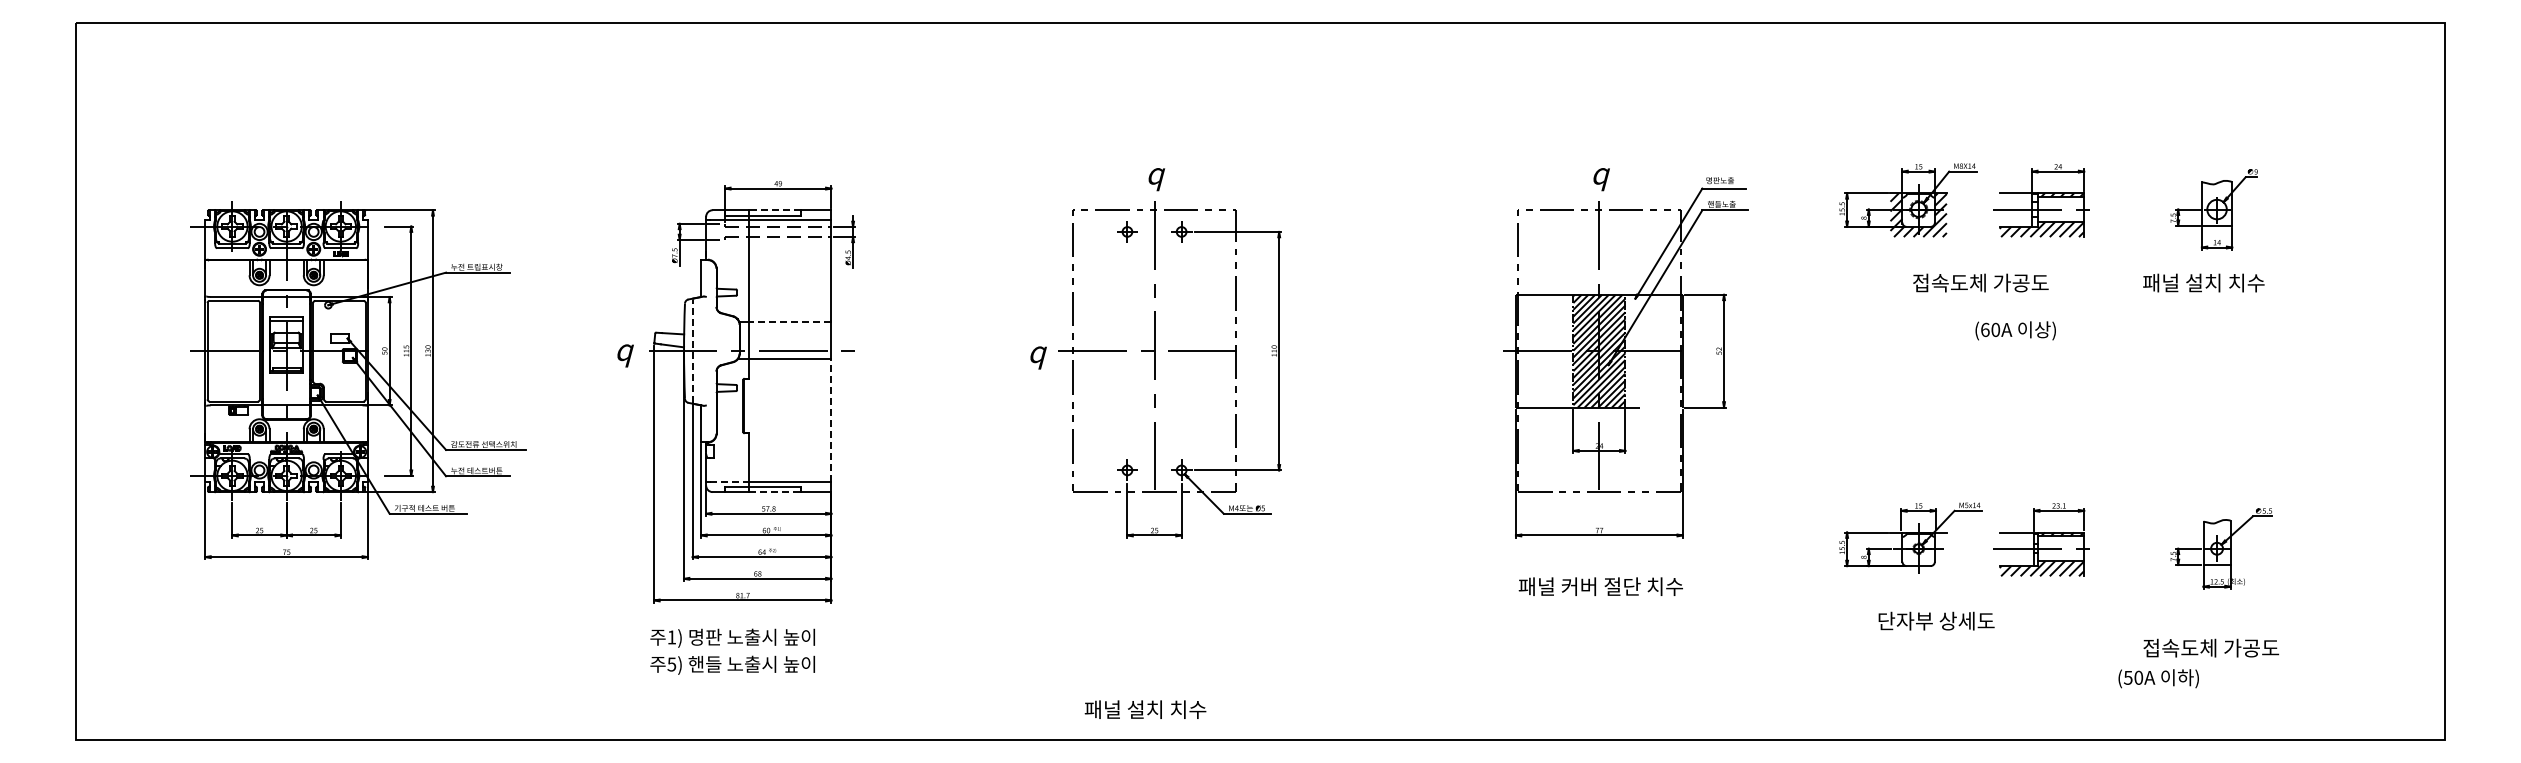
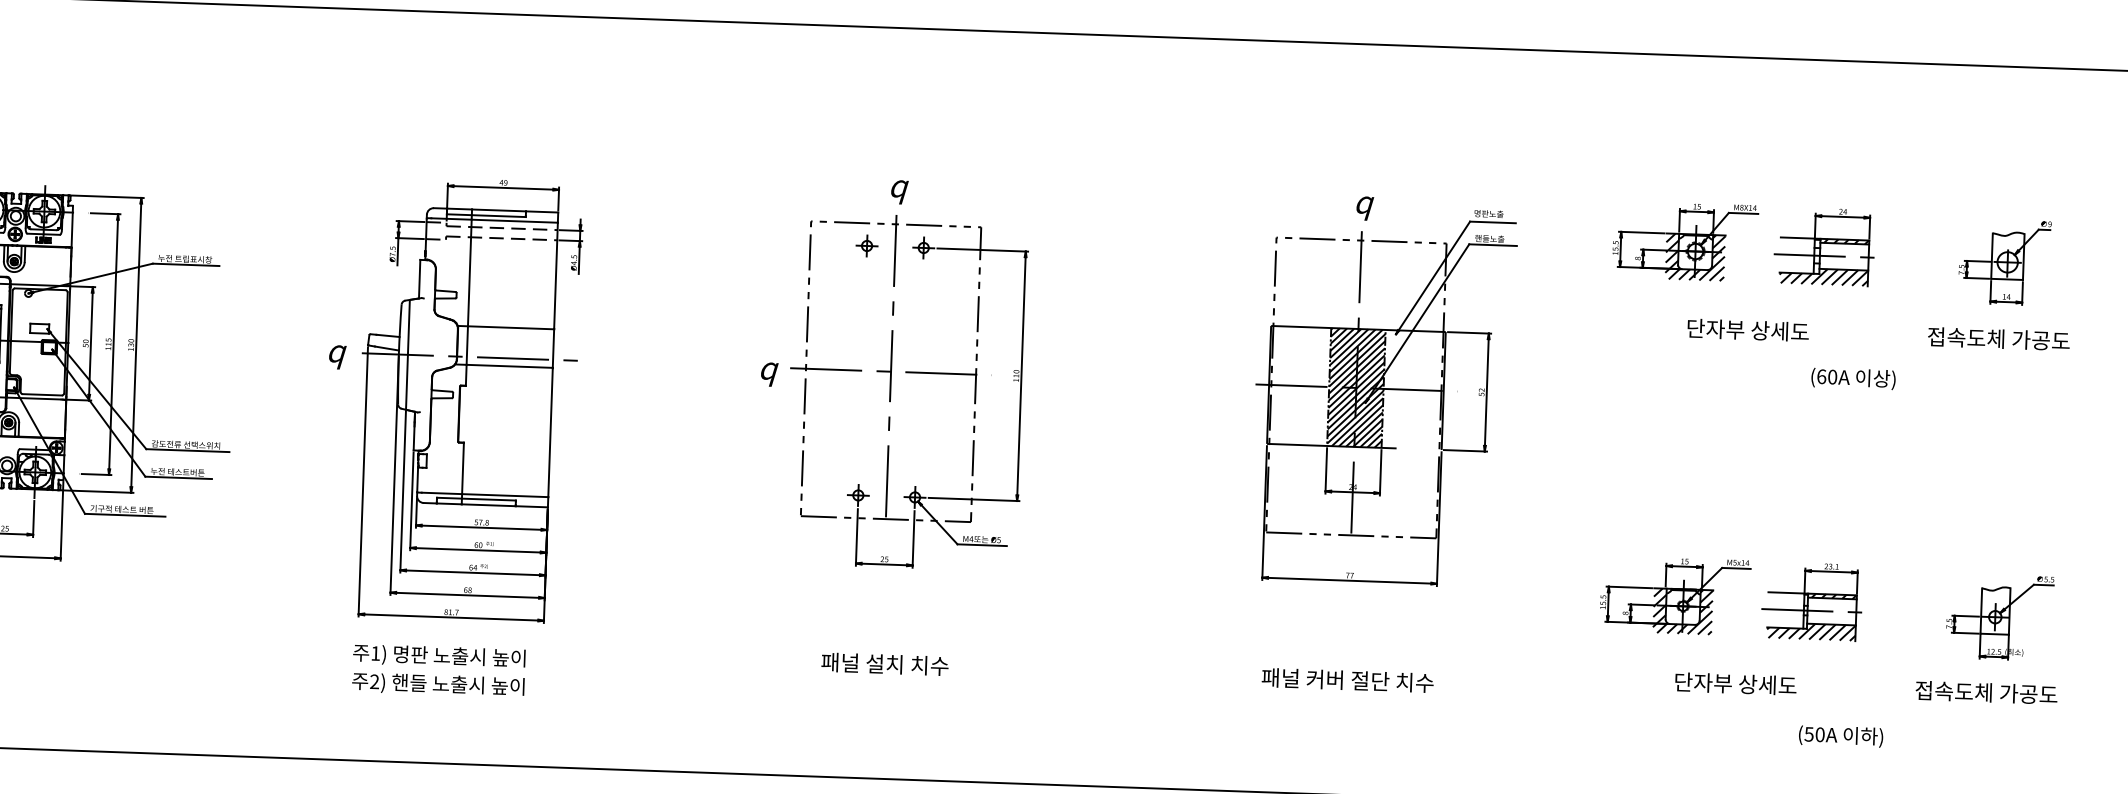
line: (774, 210) -> (498, 210), dashed -> solid
text: (1980, 282) -> (1757, 330), 접속도체 가공도 -> 단자부 상세도
text: (2211, 282) -> (1999, 338), 패널 설치 치수 -> 접속도체 가공도
line: (789, 321) -> (510, 327), dashed -> solid
text: (2015, 330) -> (1853, 378), moved
line: (692, 351) -> (407, 355), dashed -> solid
line: (831, 420) -> (550, 432), dashed -> solid
line: (730, 482) -> (442, 493), dashed -> solid
line: (774, 492) -> (488, 505), dashed -> solid
hatch: (1918, 553) -> (1682, 611), added
text: (1600, 586) -> (1347, 680), moved
text: (1936, 620) -> (1735, 683), moved
text: (2211, 647) -> (1986, 692), moved
text: (671, 664) -> (374, 681), 5) -> 2)
text: (2158, 678) -> (1840, 736), moved
text: (1145, 709) -> (884, 664), moved

